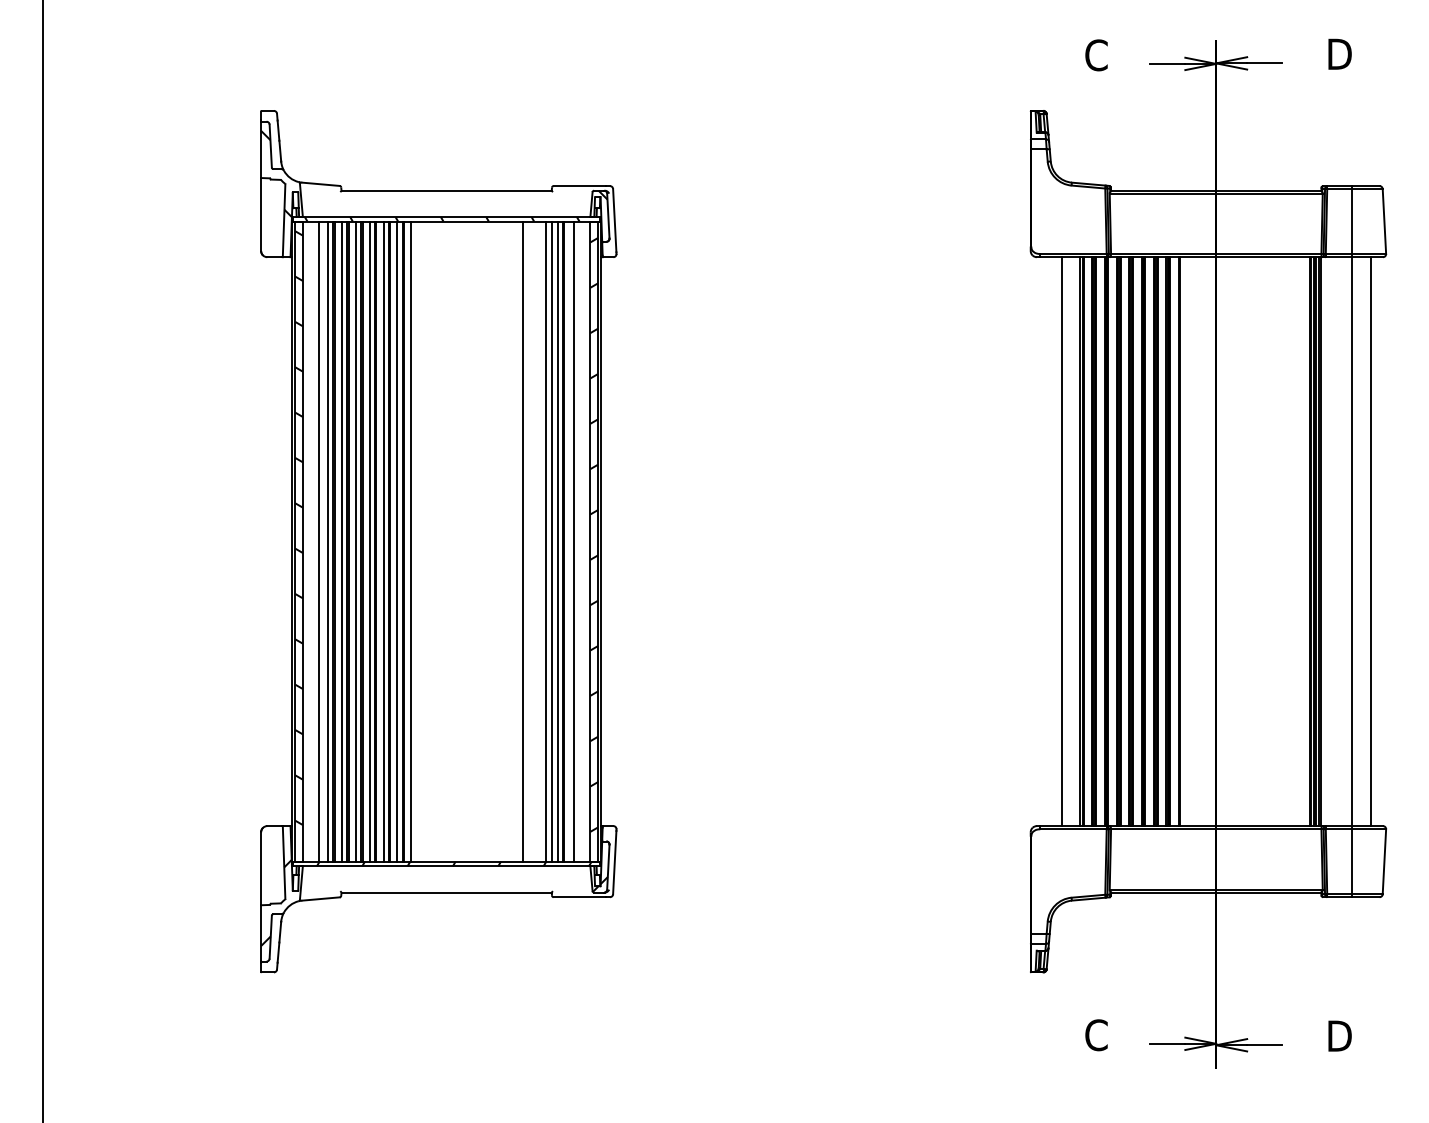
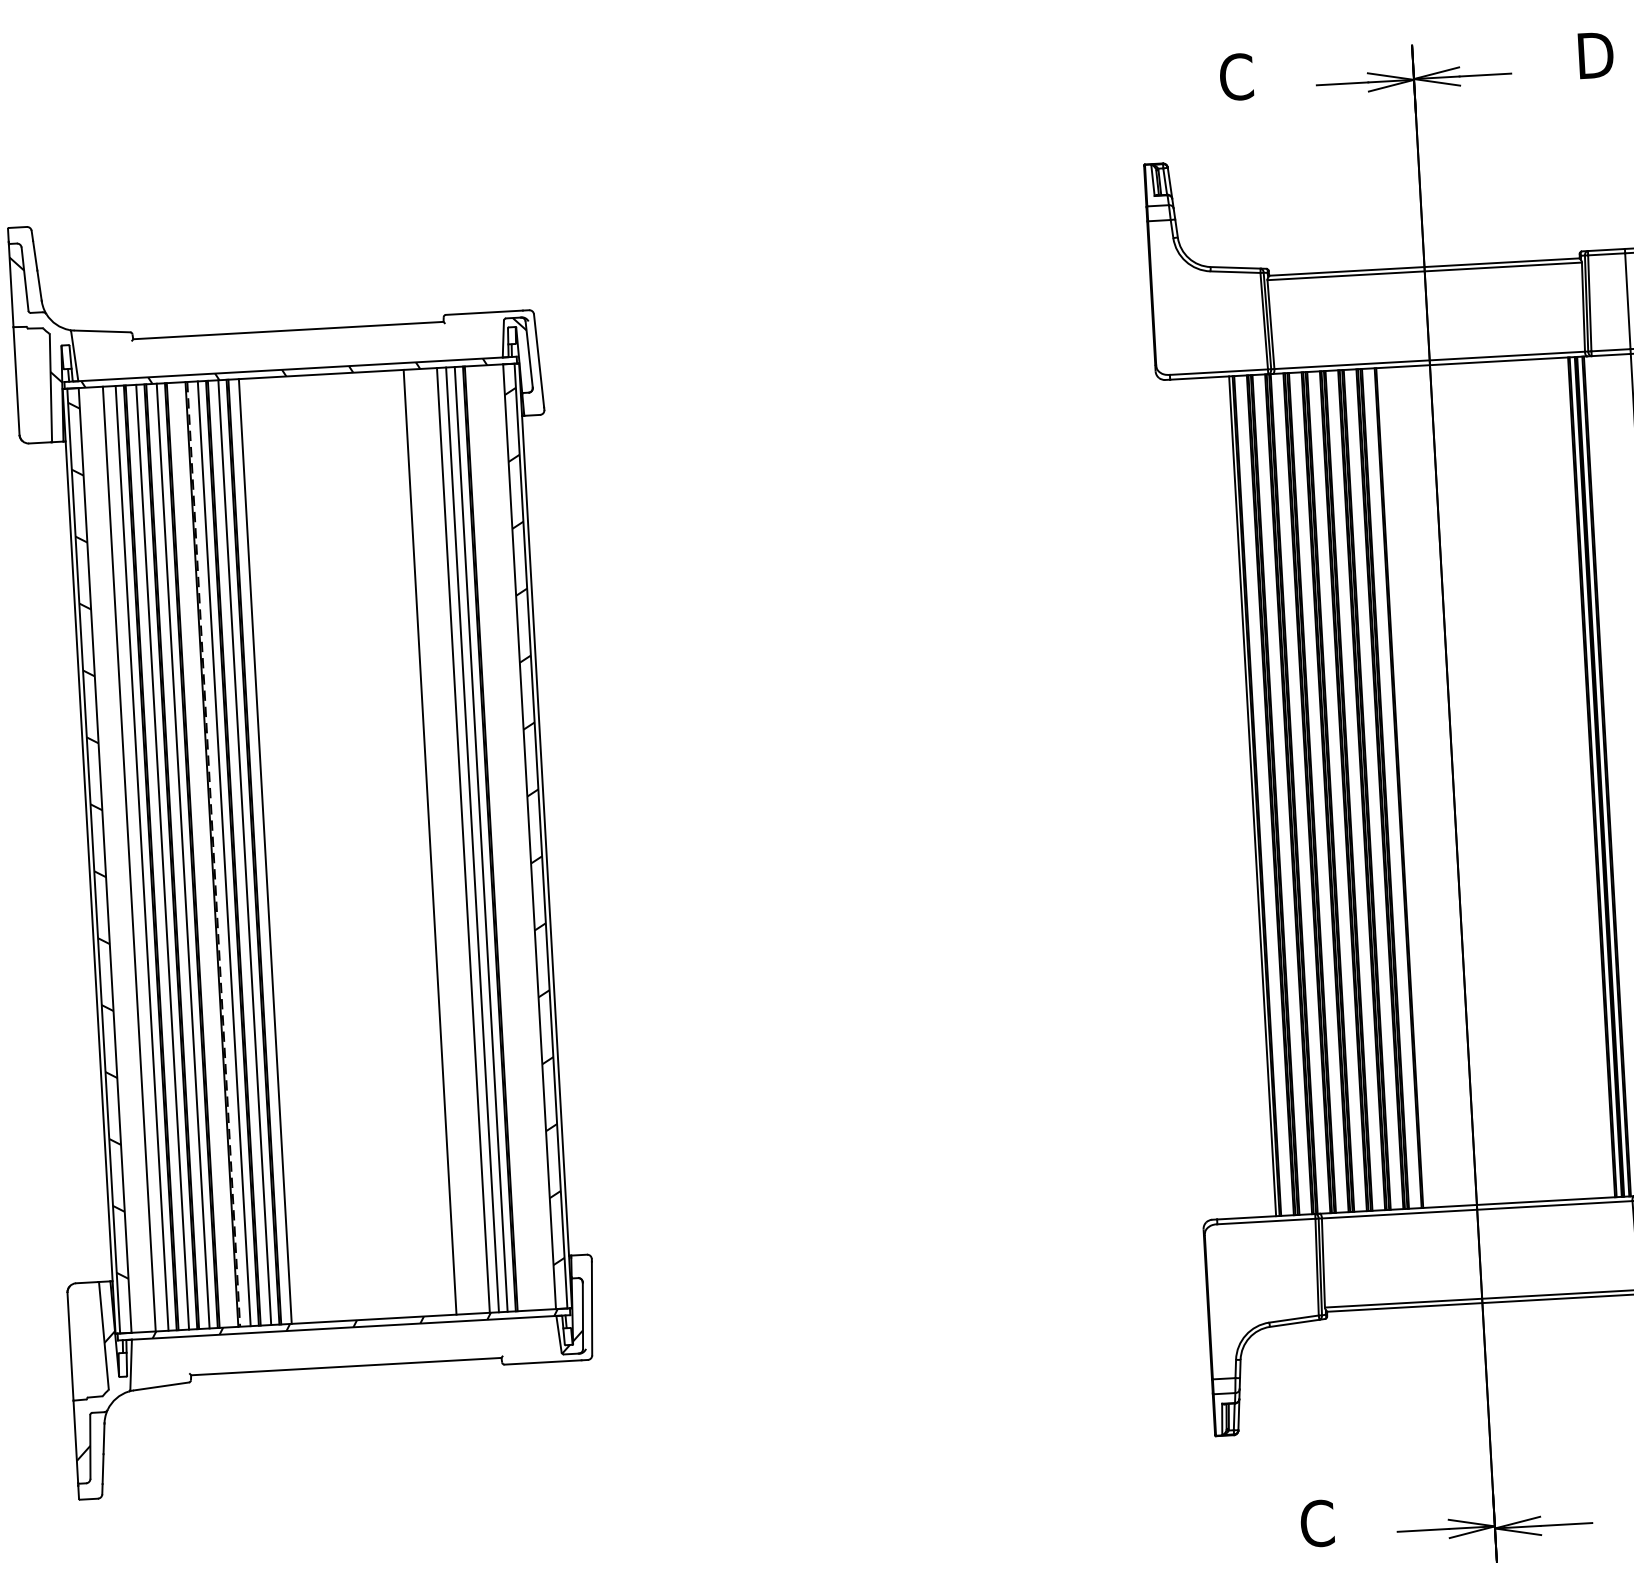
line: (369, 541) -> (203, 854), removed
line: (376, 541) -> (213, 854), solid -> dashed
line: (574, 541) -> (506, 837), removed
line: (1061, 541) -> (1225, 797), removed

